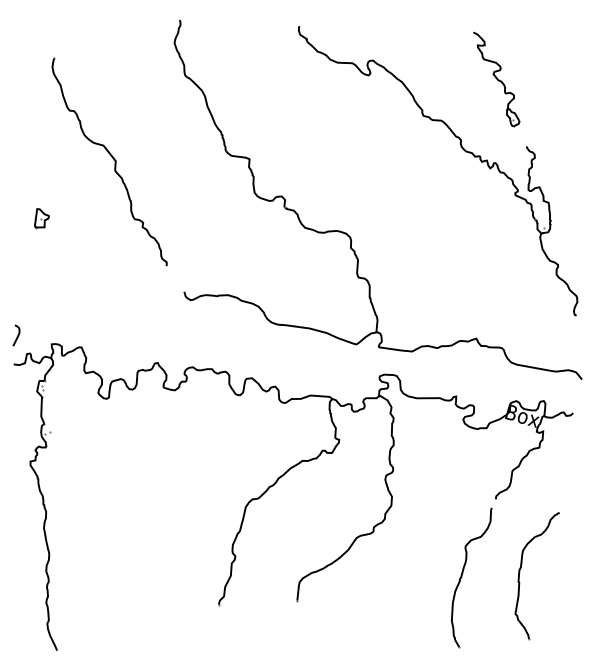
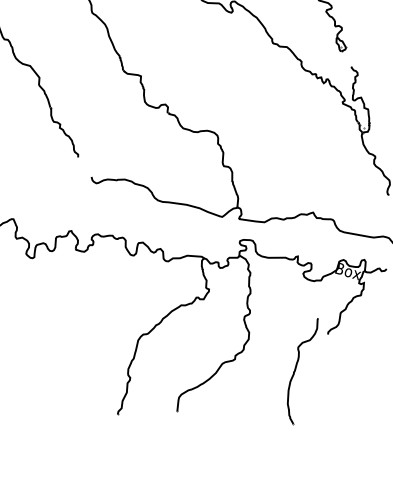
part: (520, 572) -> (346, 390), removed
part: (463, 573) -> (296, 368), moved

